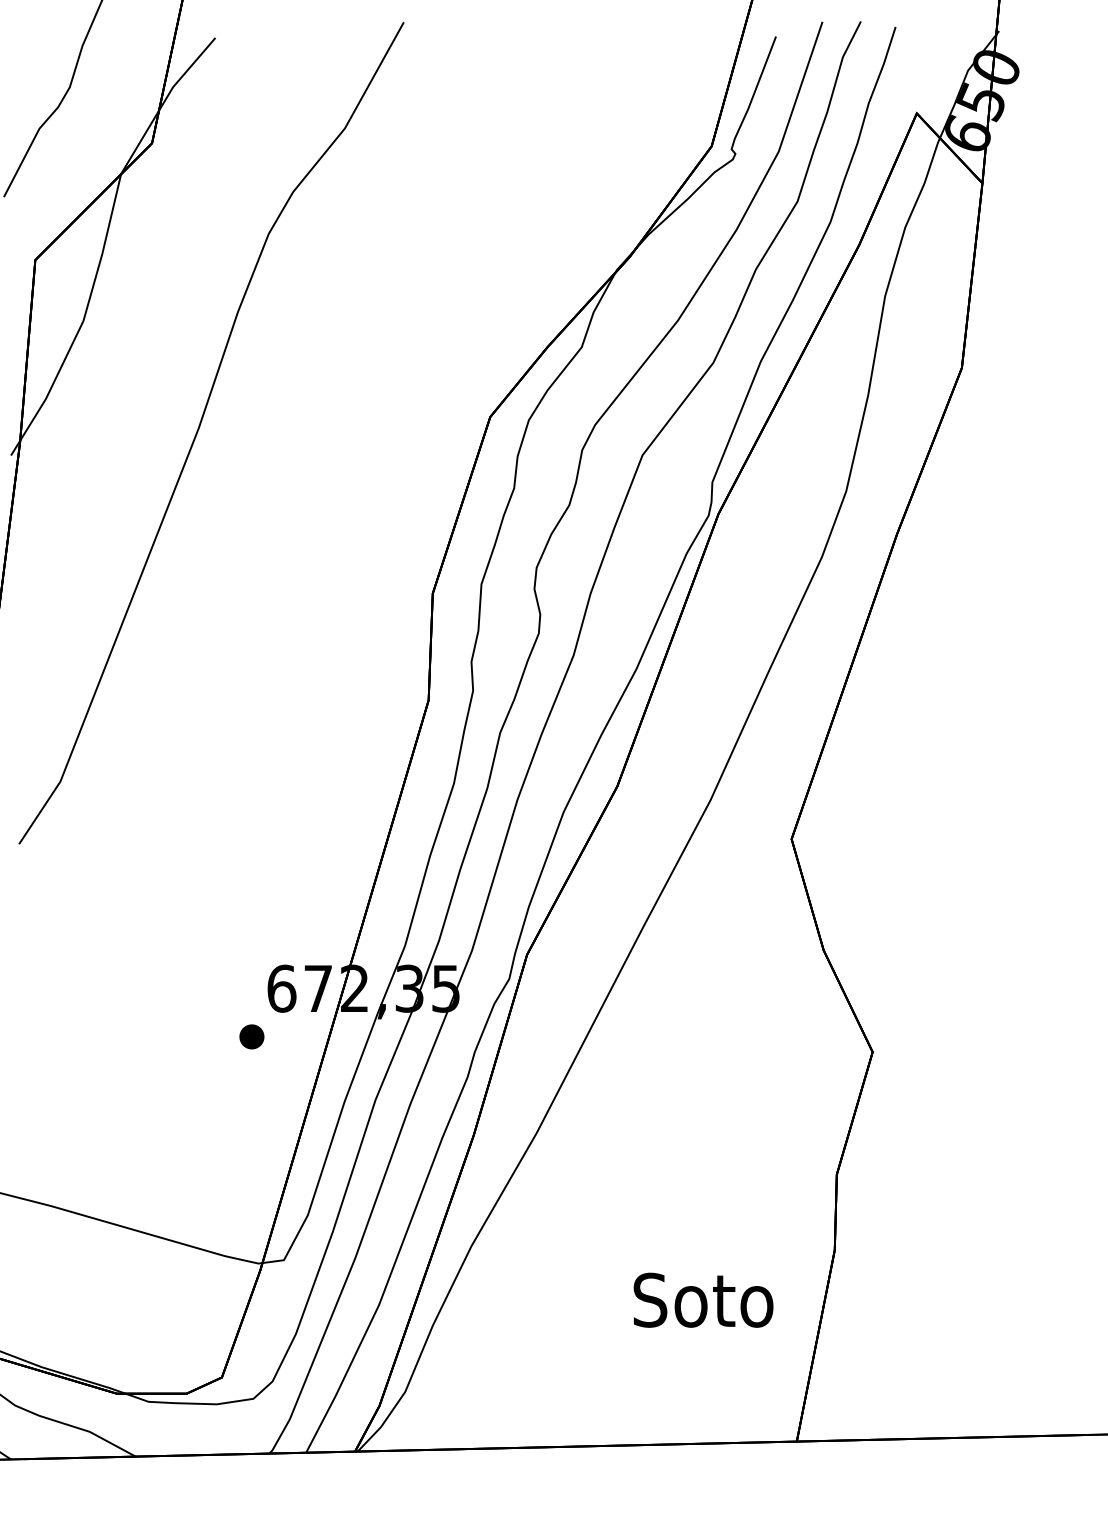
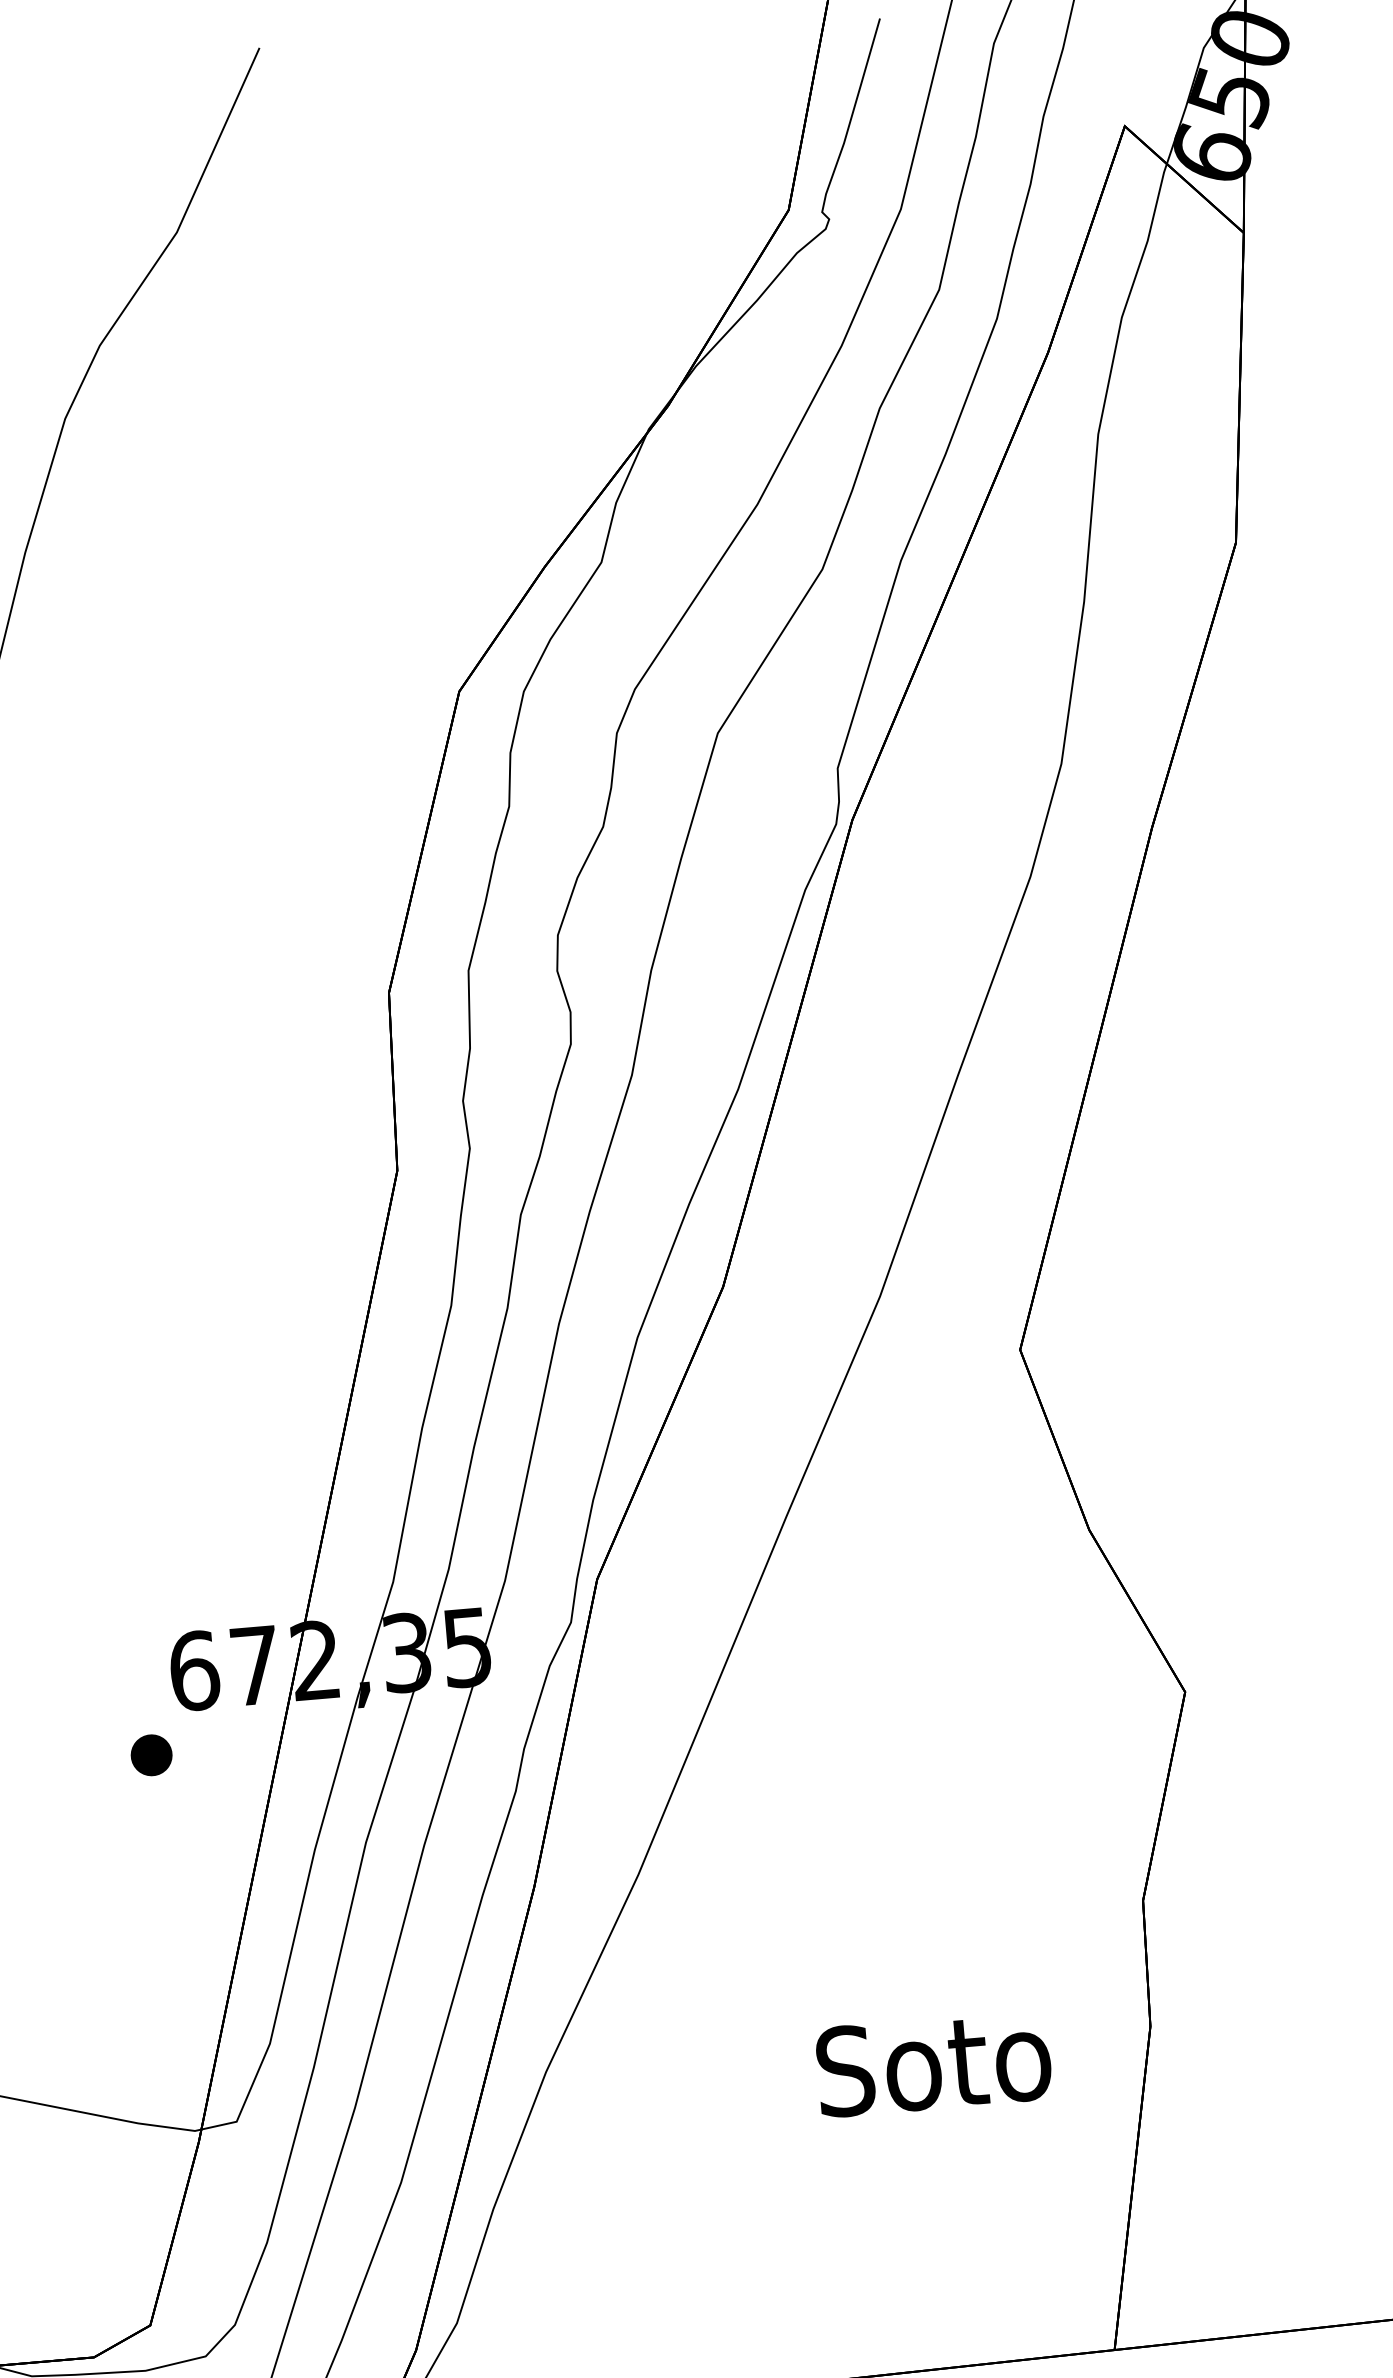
text: (703, 1299) -> (933, 2062), moved

